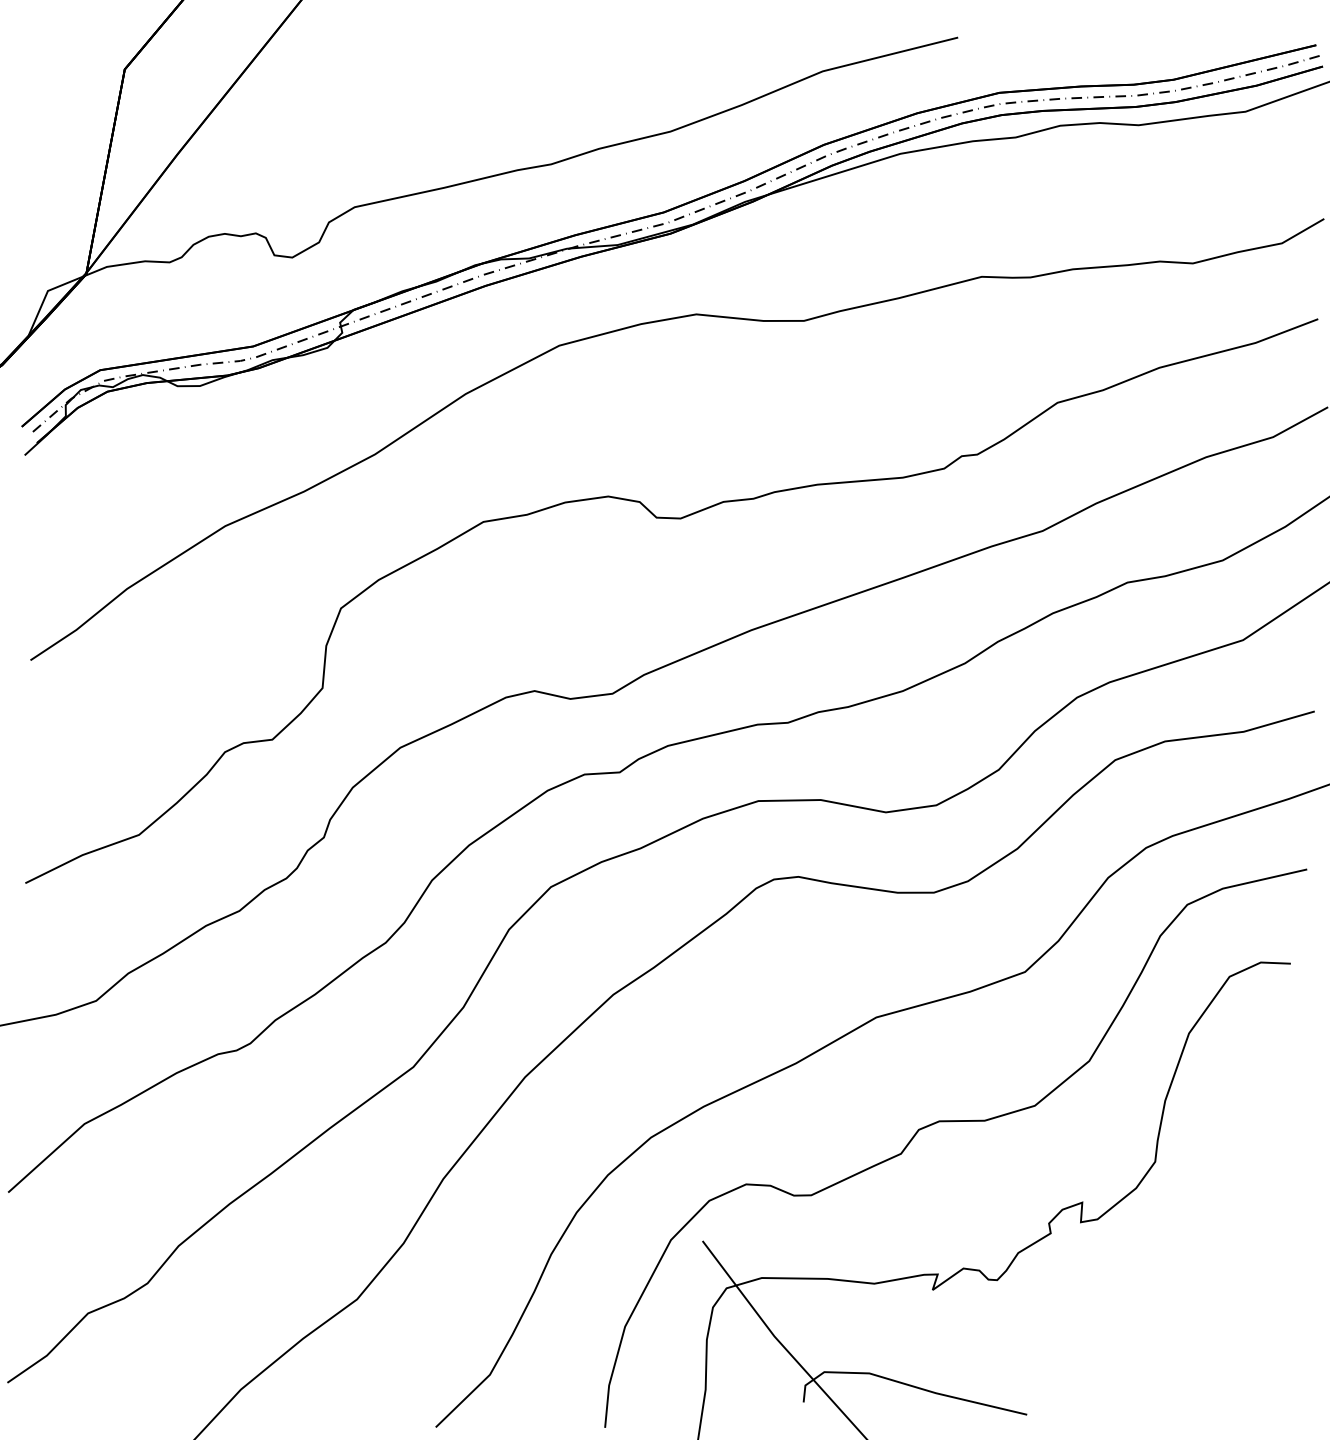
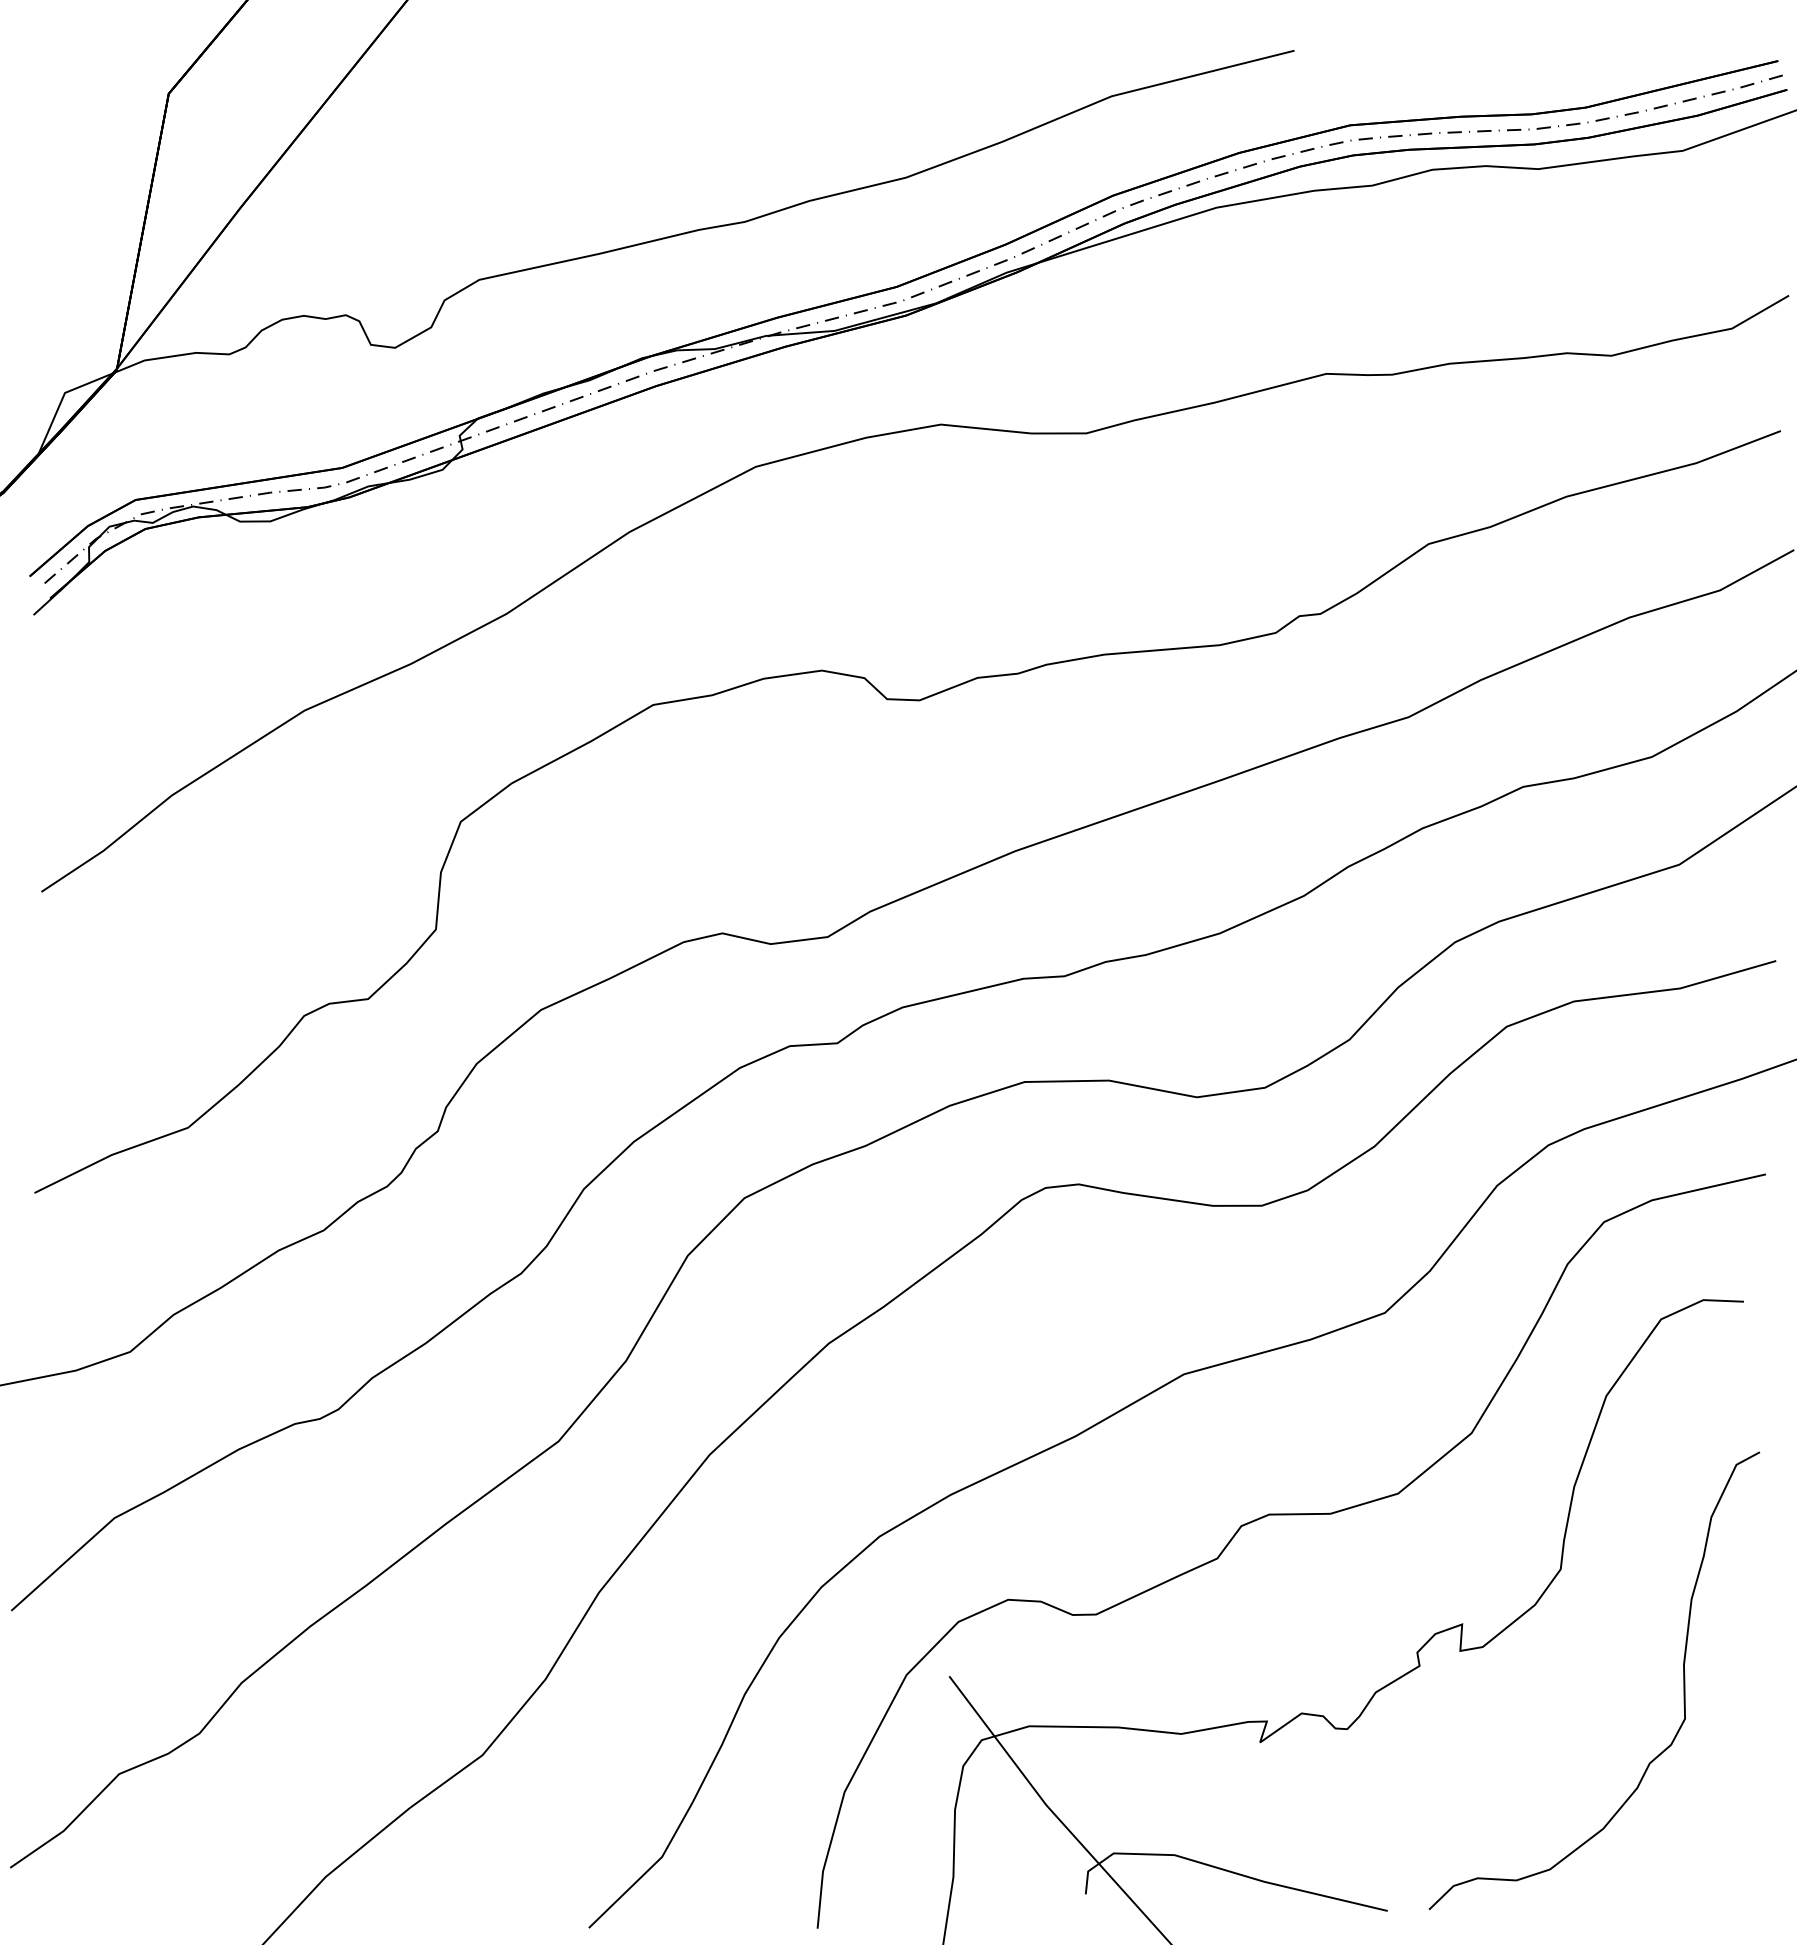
curve: (1246, 1244) -> (1683, 1680), added

